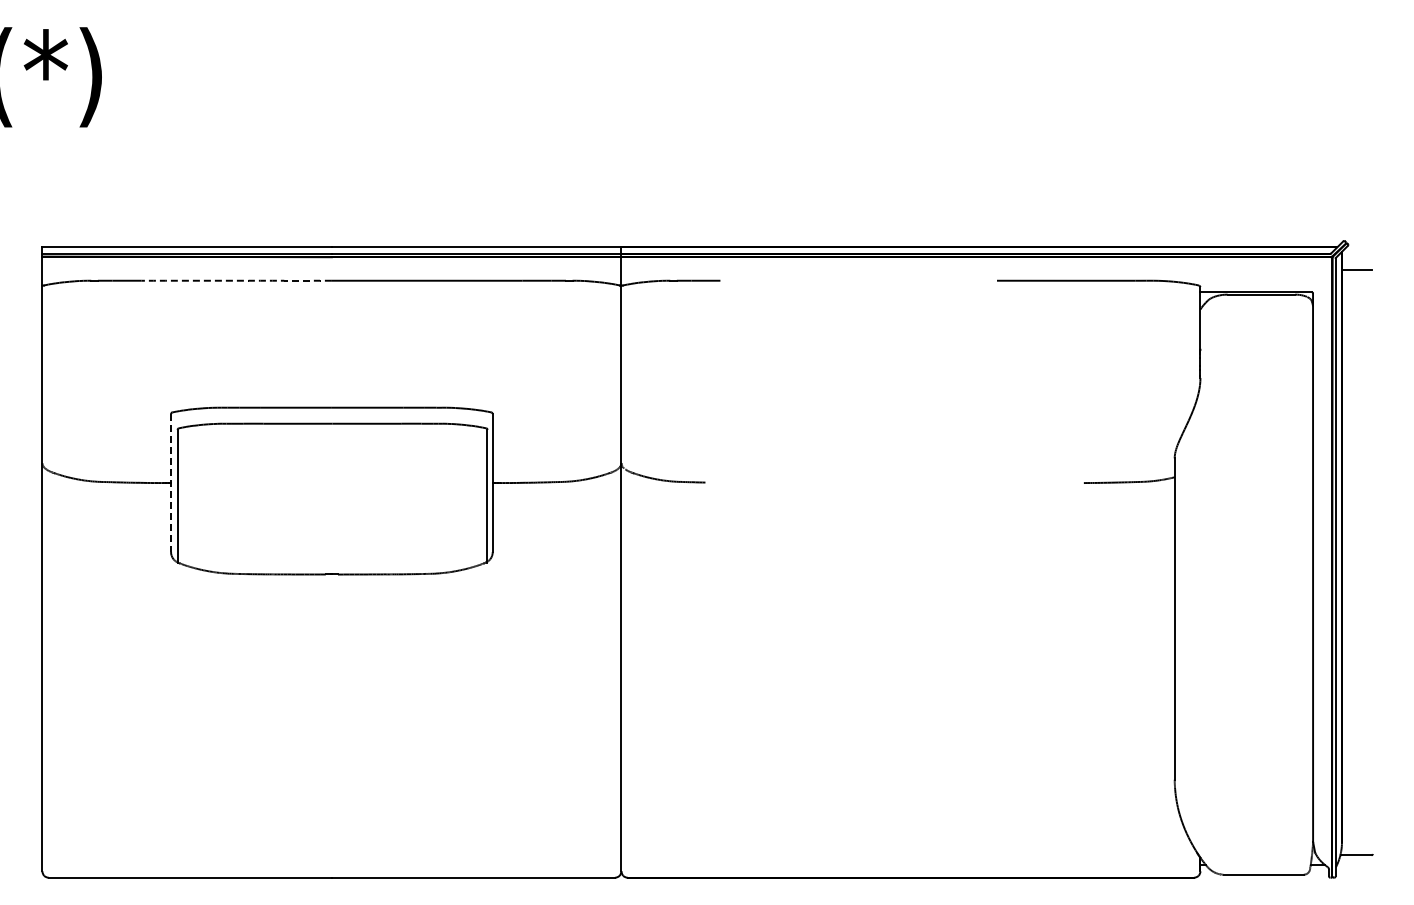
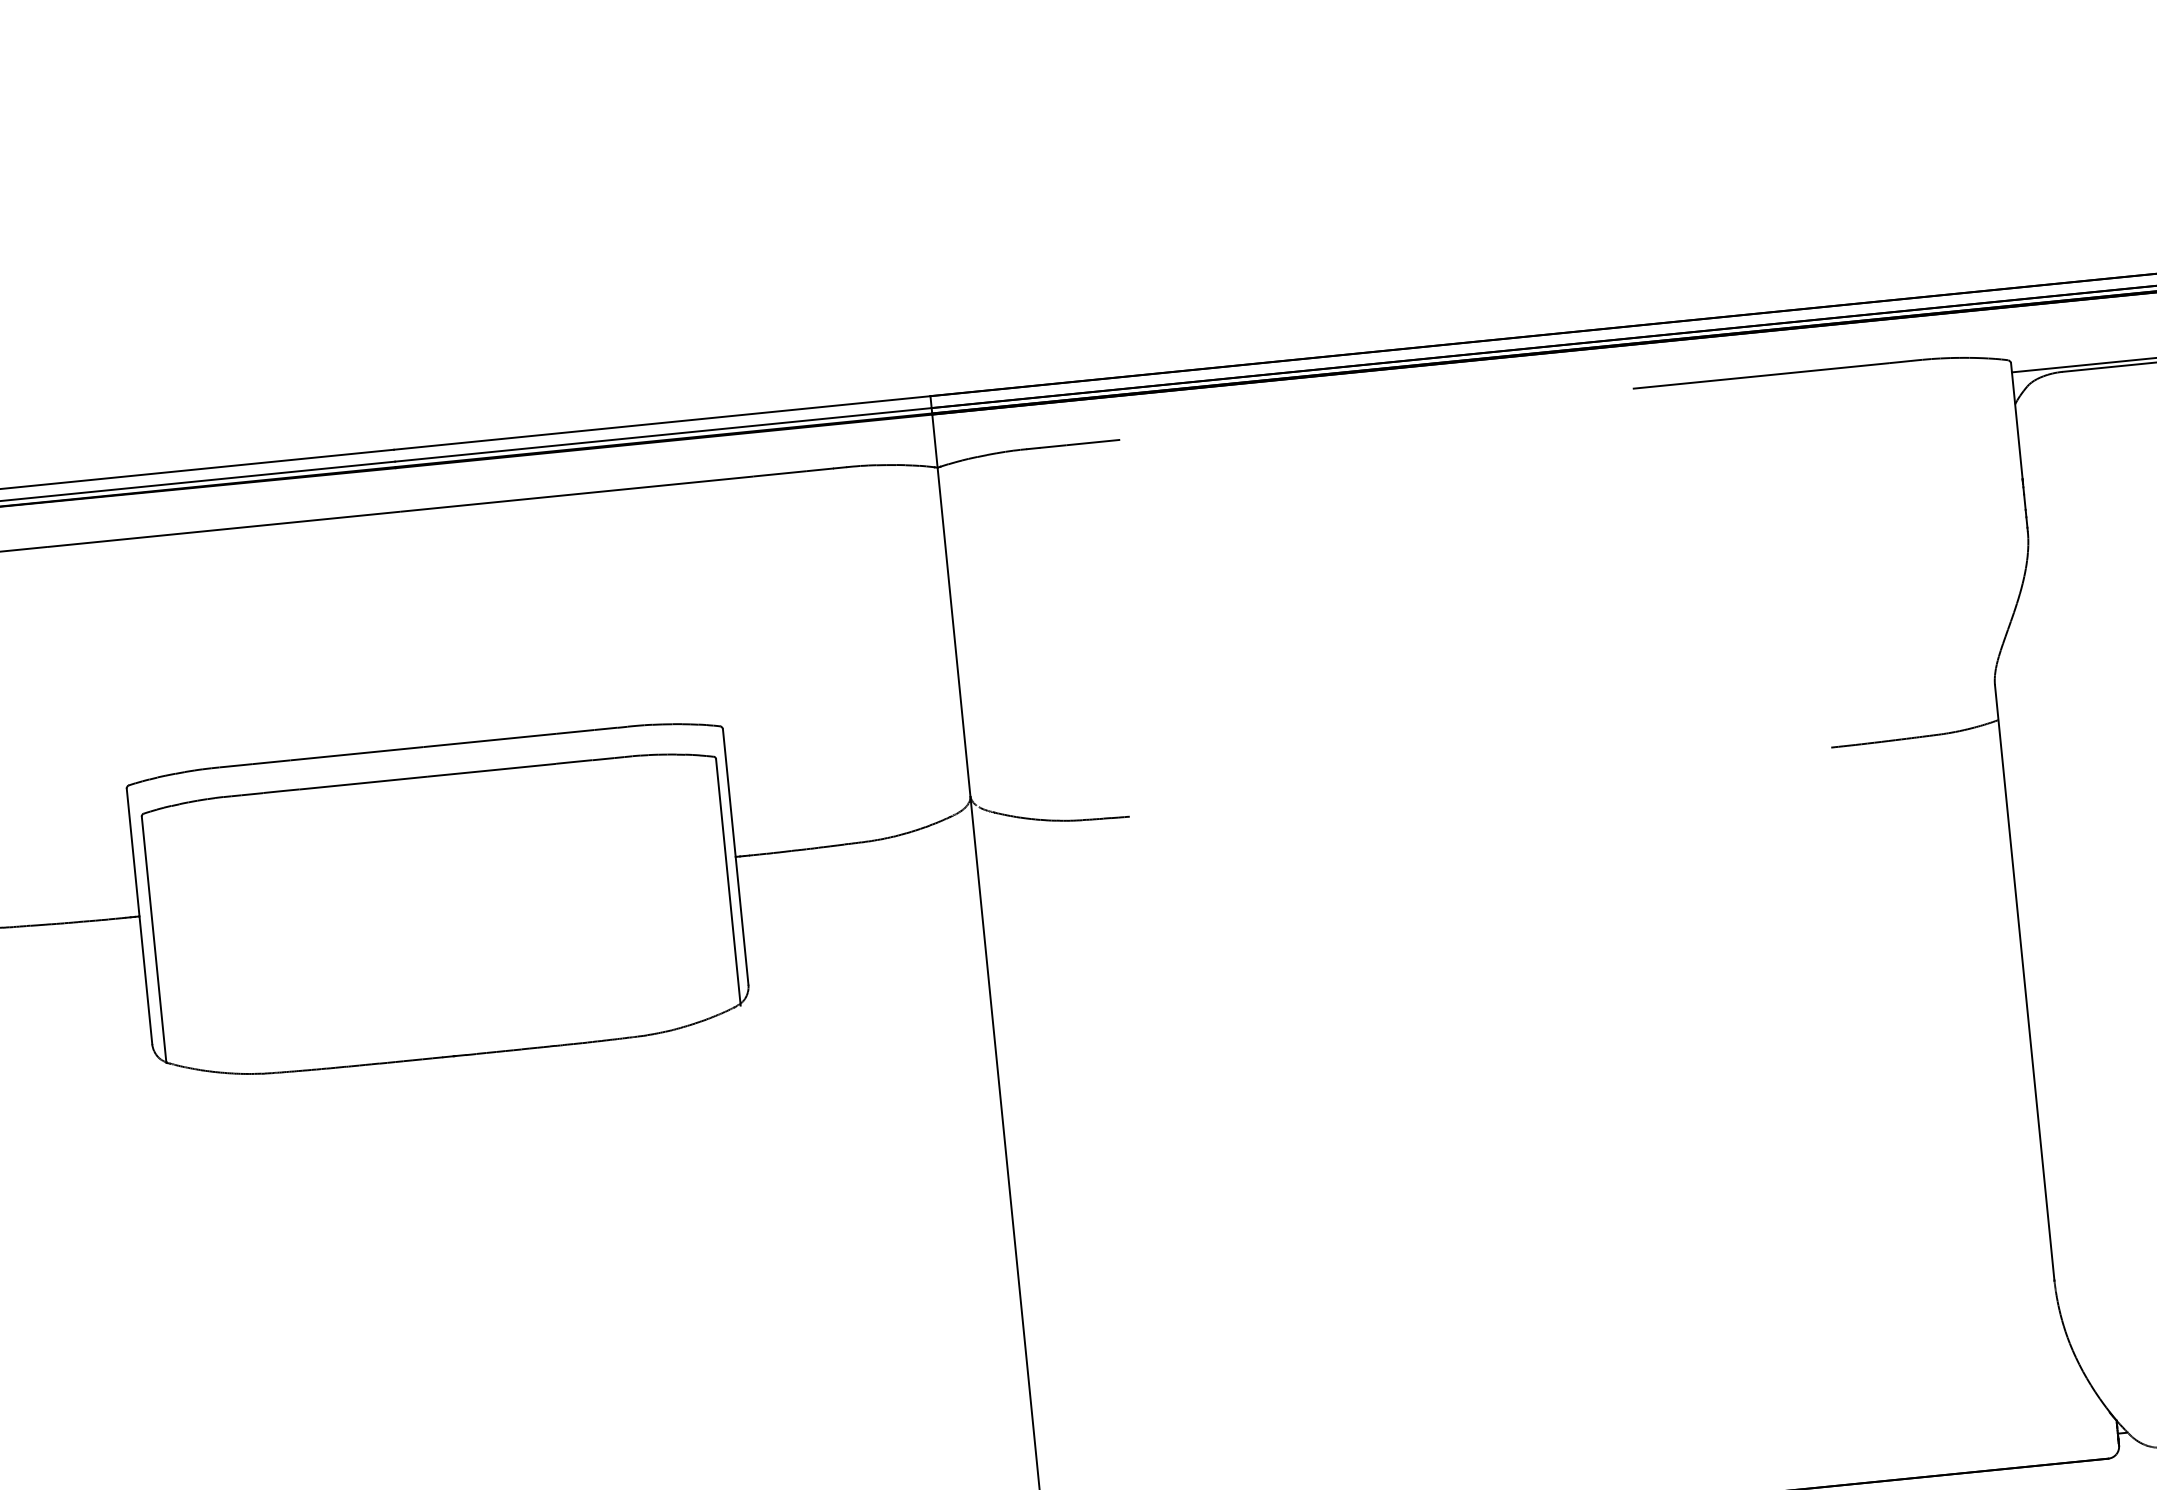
arc: (236, 280) -> (223, 528), dashed -> solid
line: (171, 483) -> (140, 917), dashed -> solid

